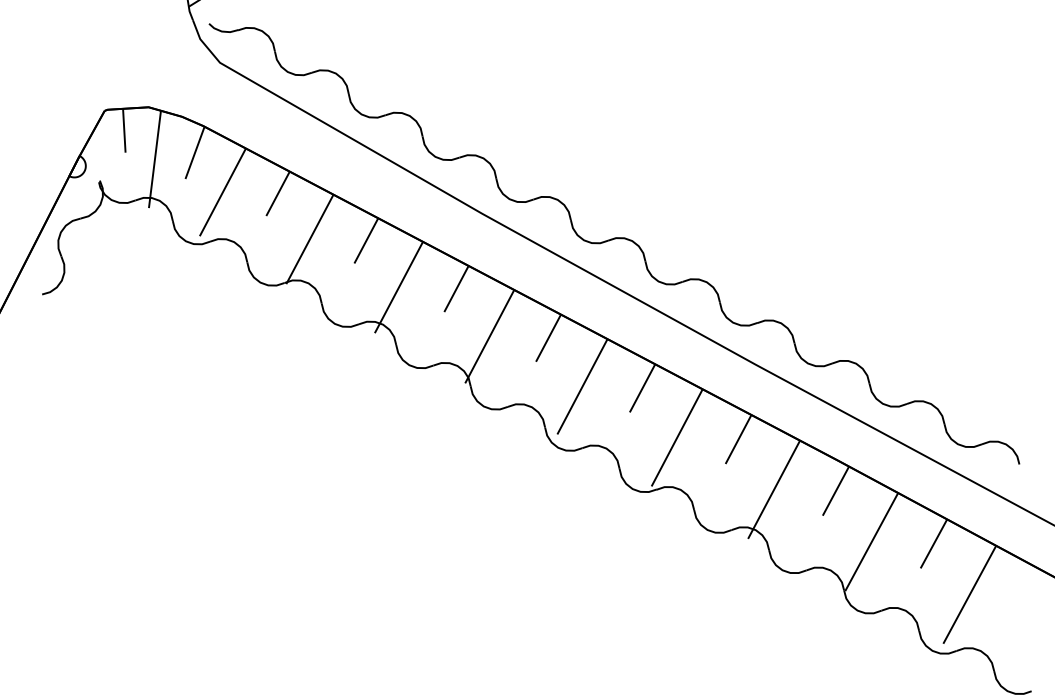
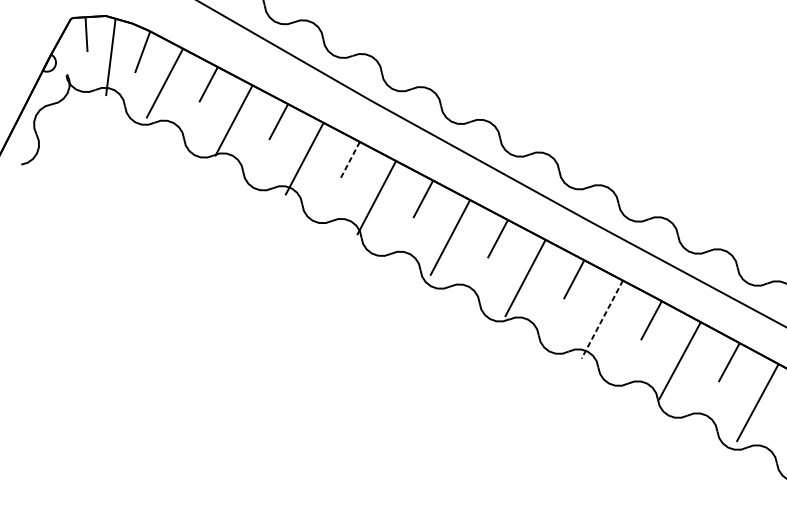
line: (456, 289) -> (350, 160), solid -> dashed
line: (774, 489) -> (602, 319), solid -> dashed

